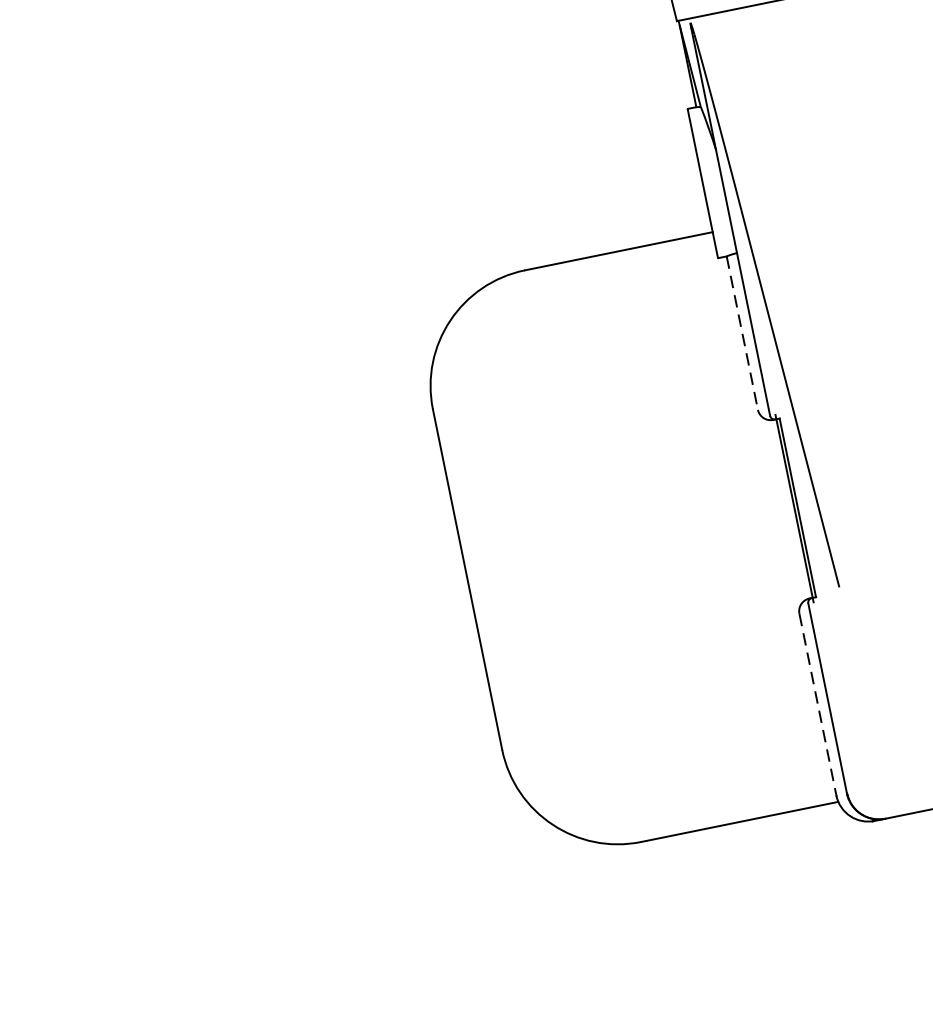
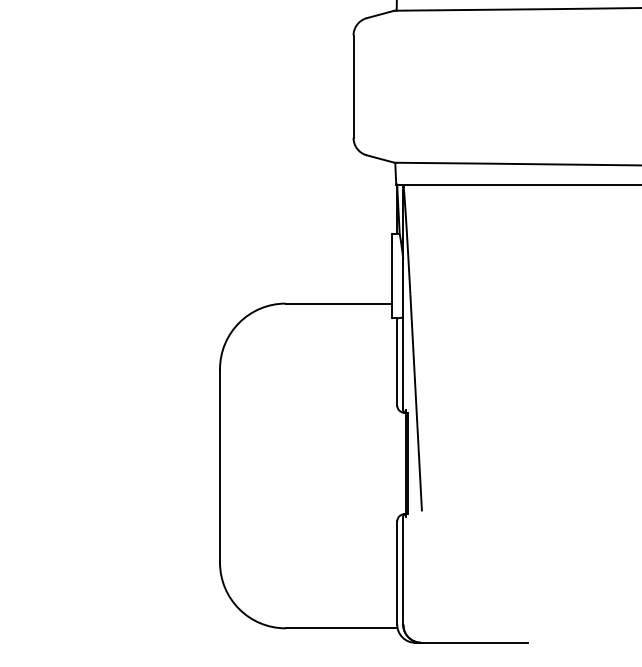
line: (742, 332) -> (397, 361), dashed -> solid
line: (818, 705) -> (397, 573), dashed -> solid

